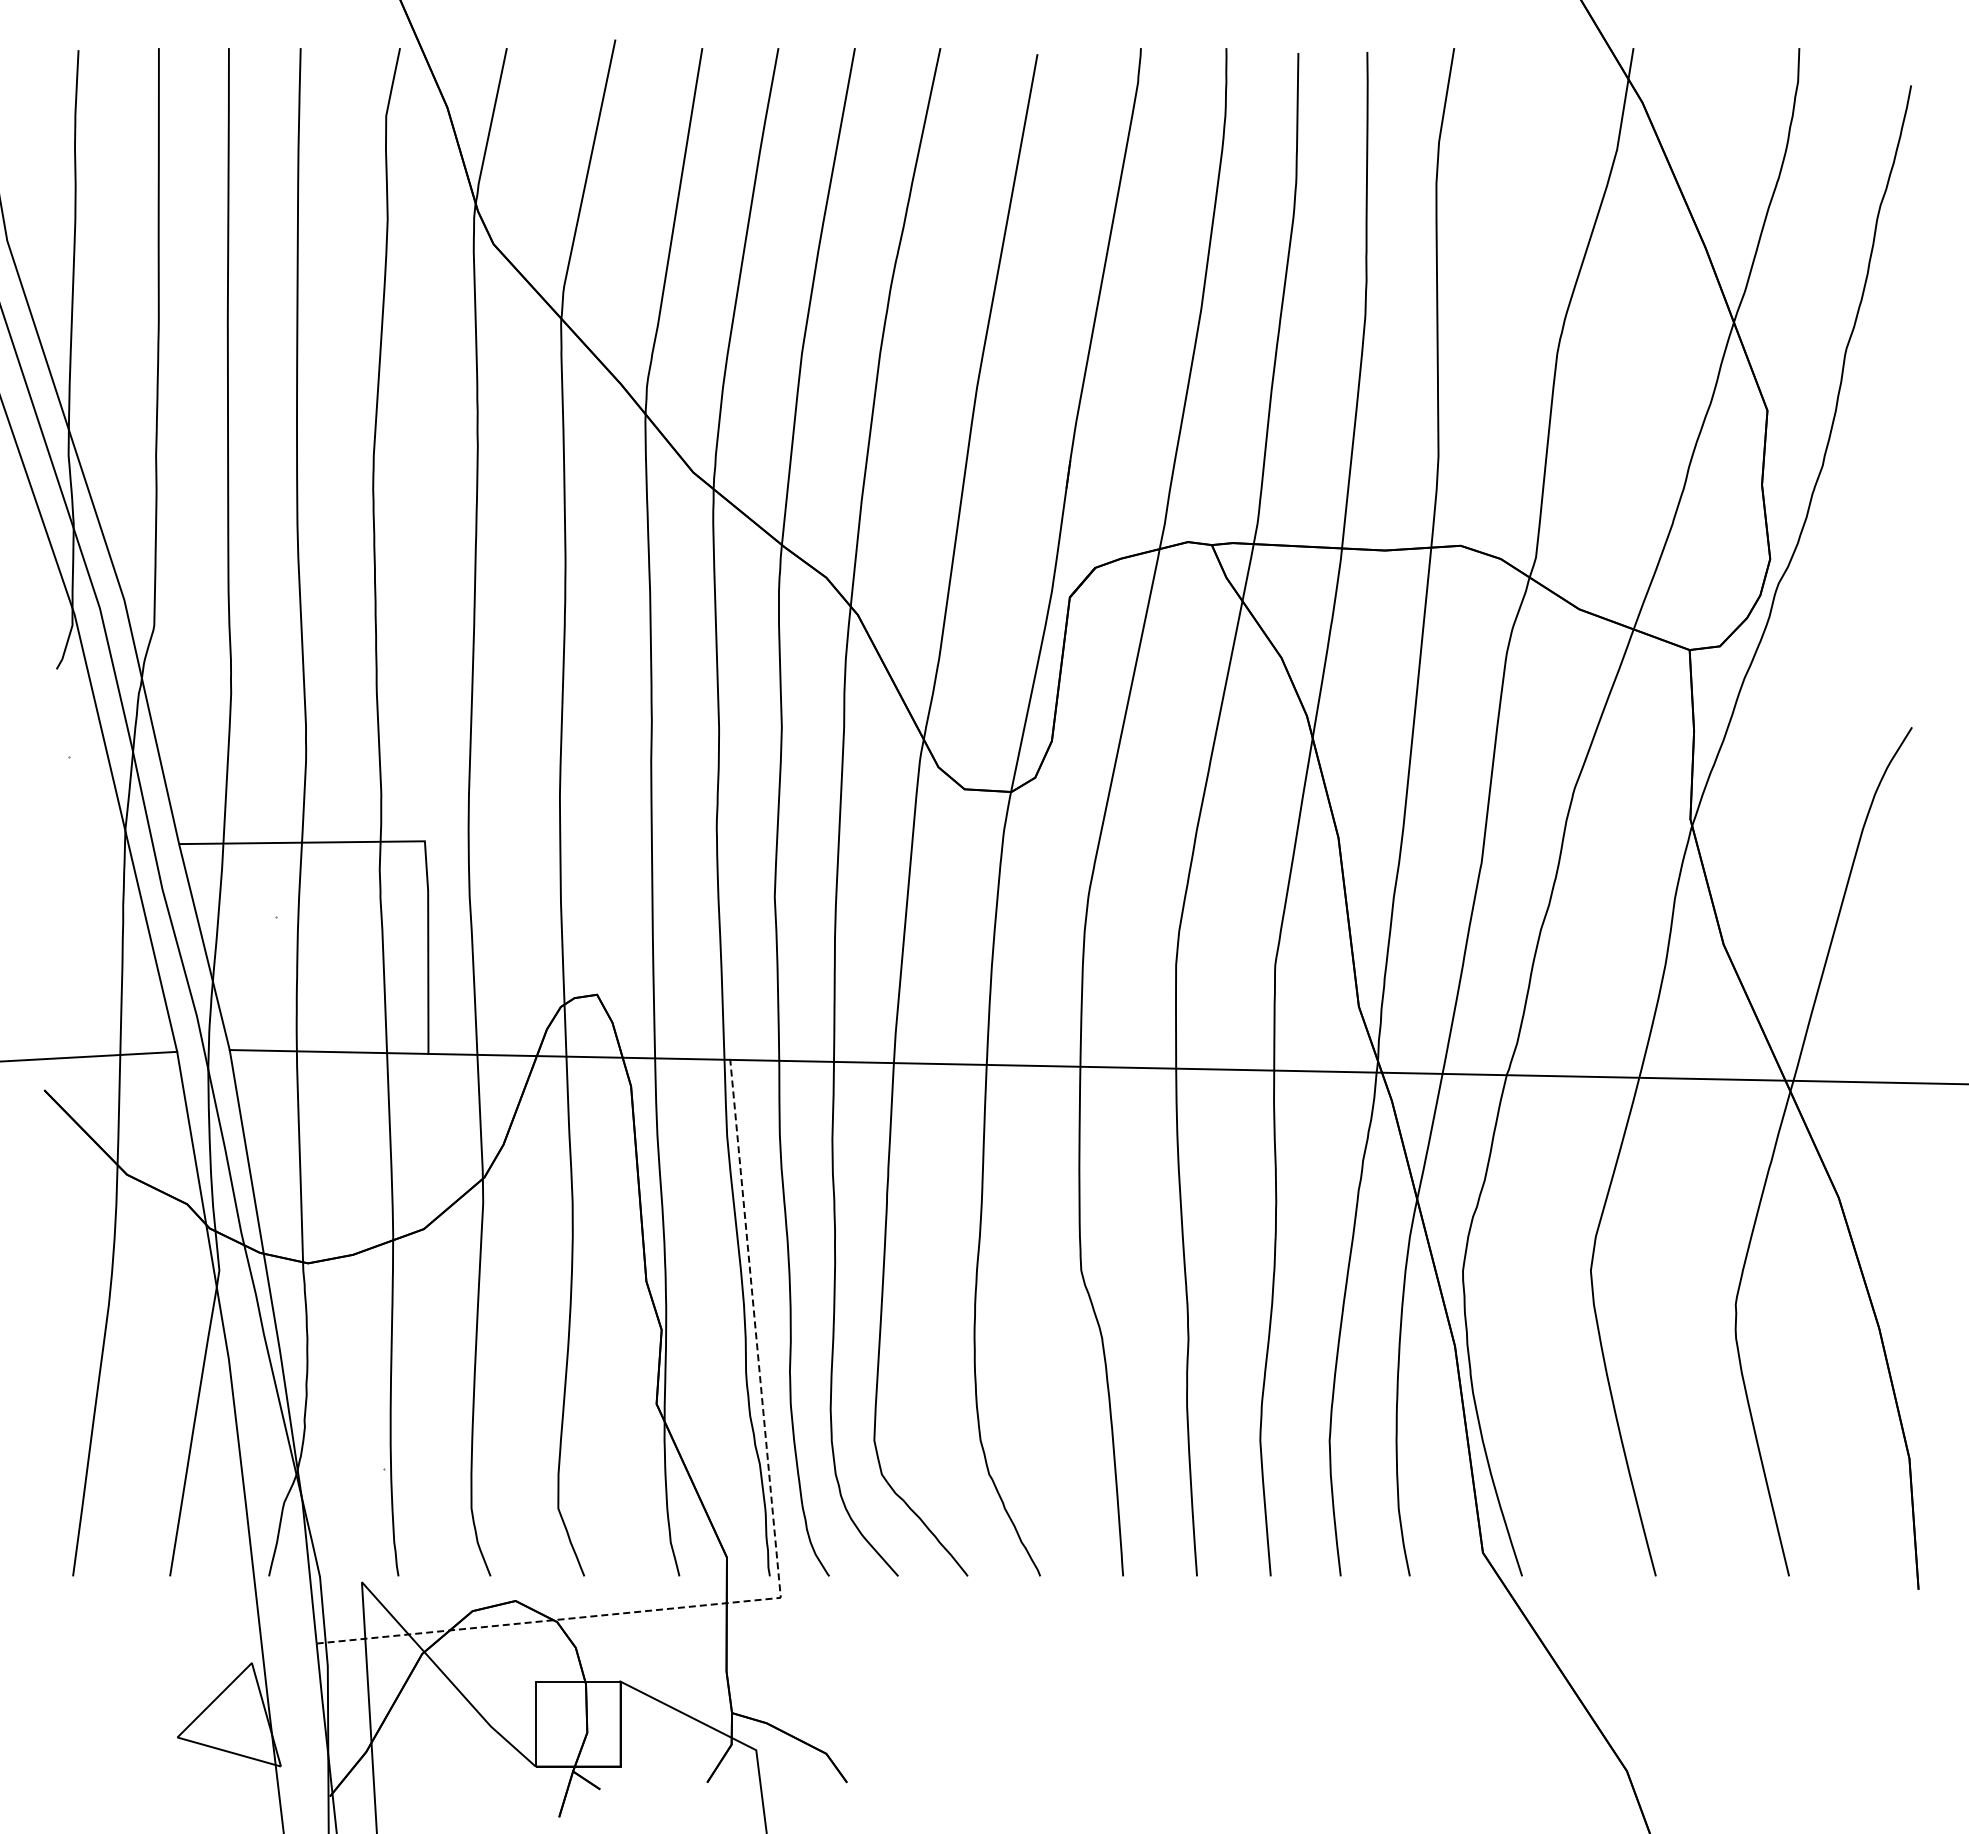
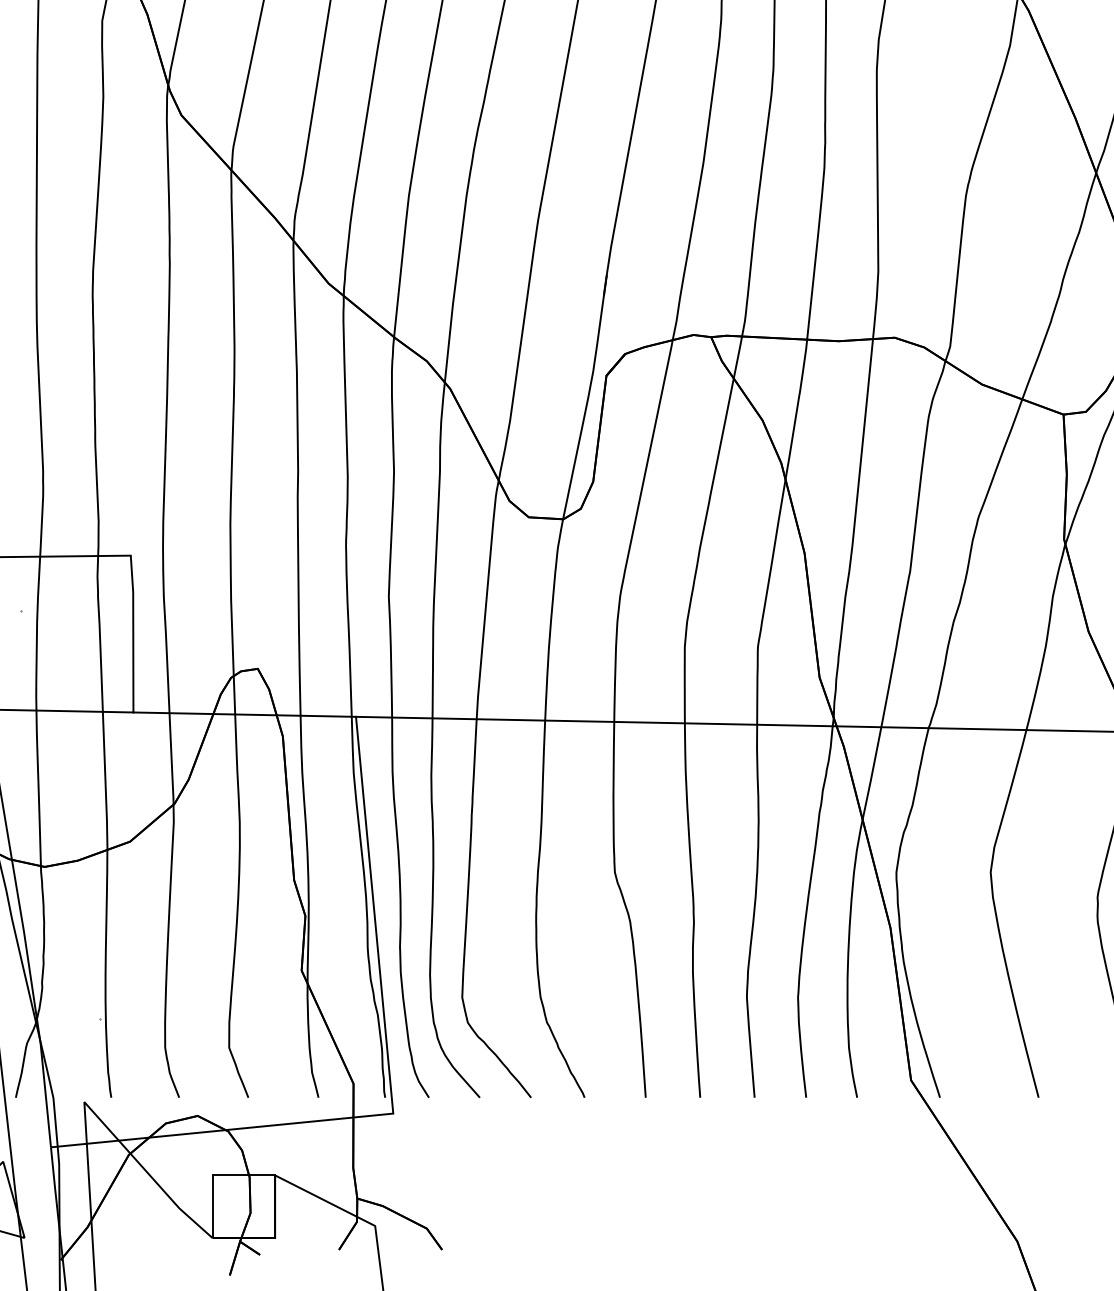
line: (777, 1561) -> (390, 1086), dashed -> solid

